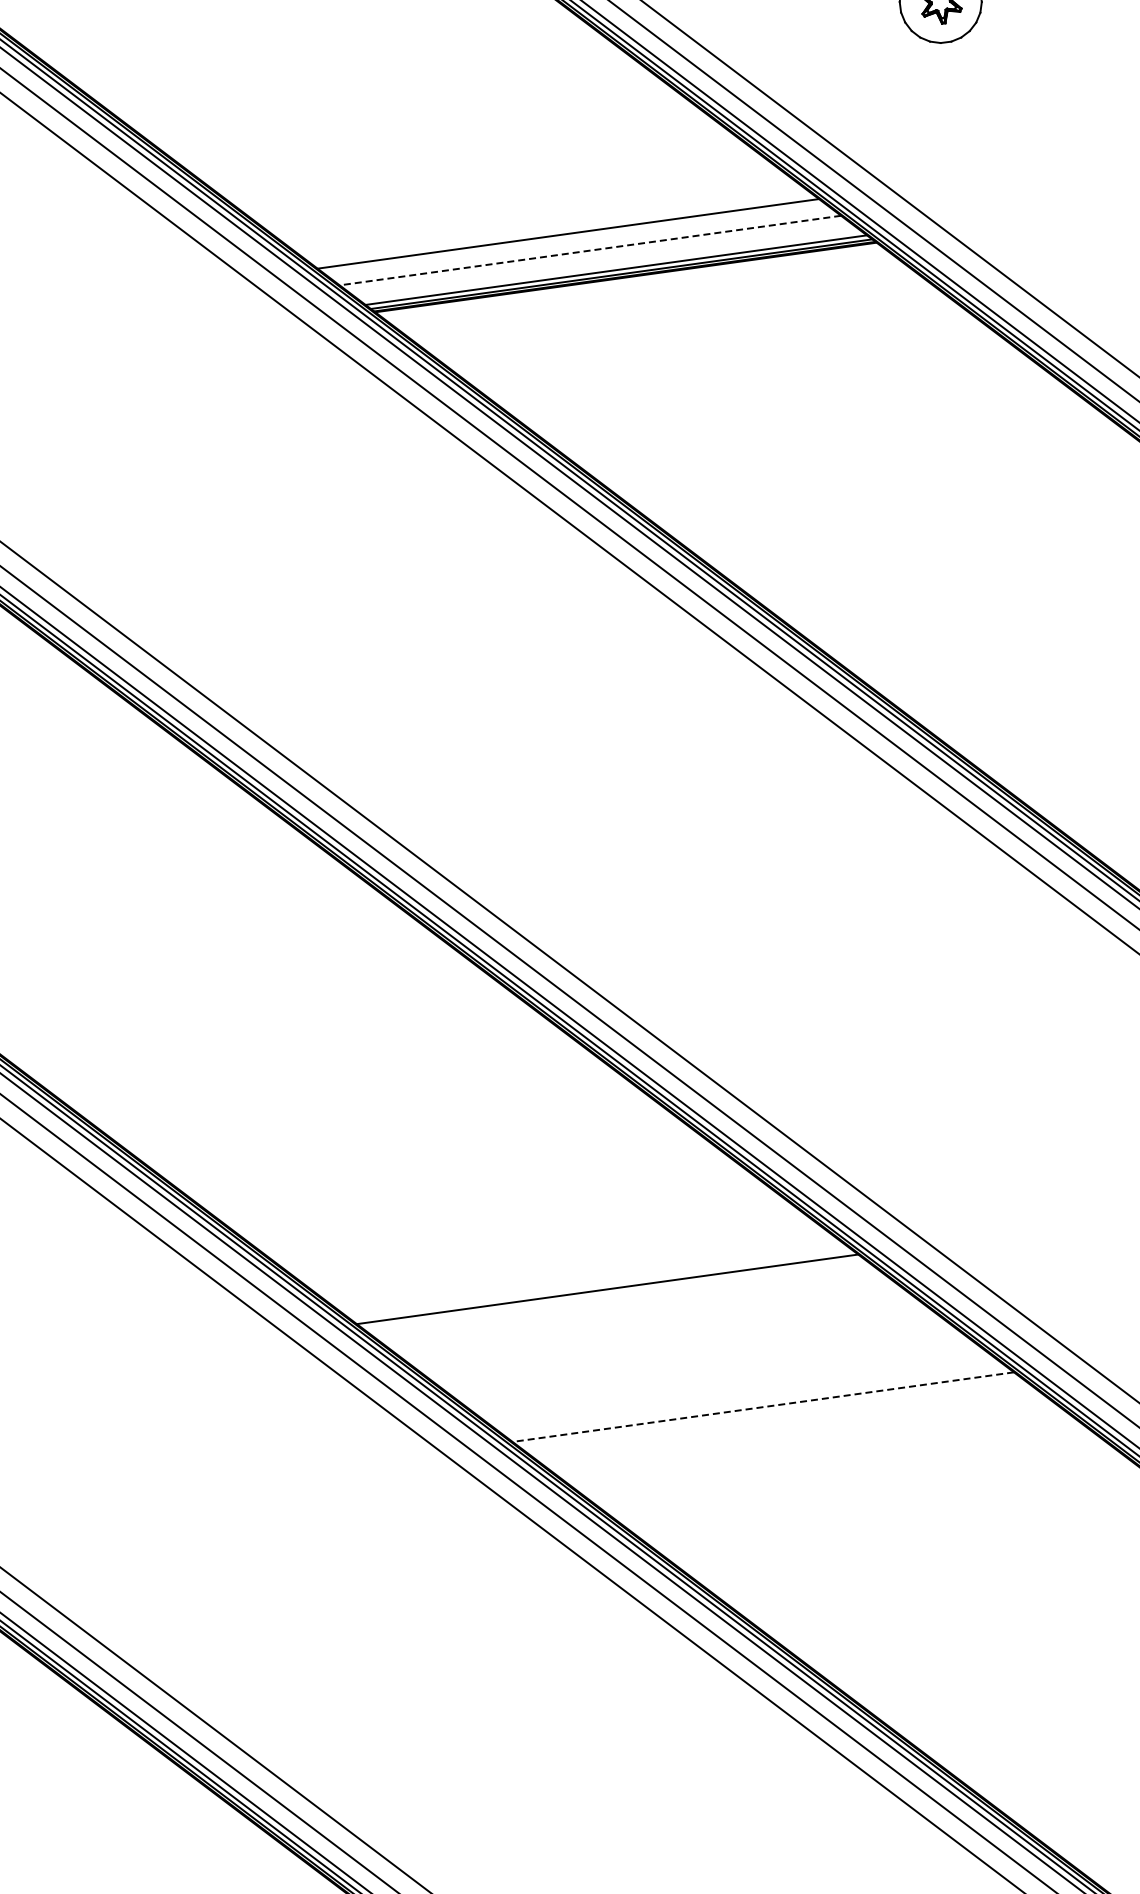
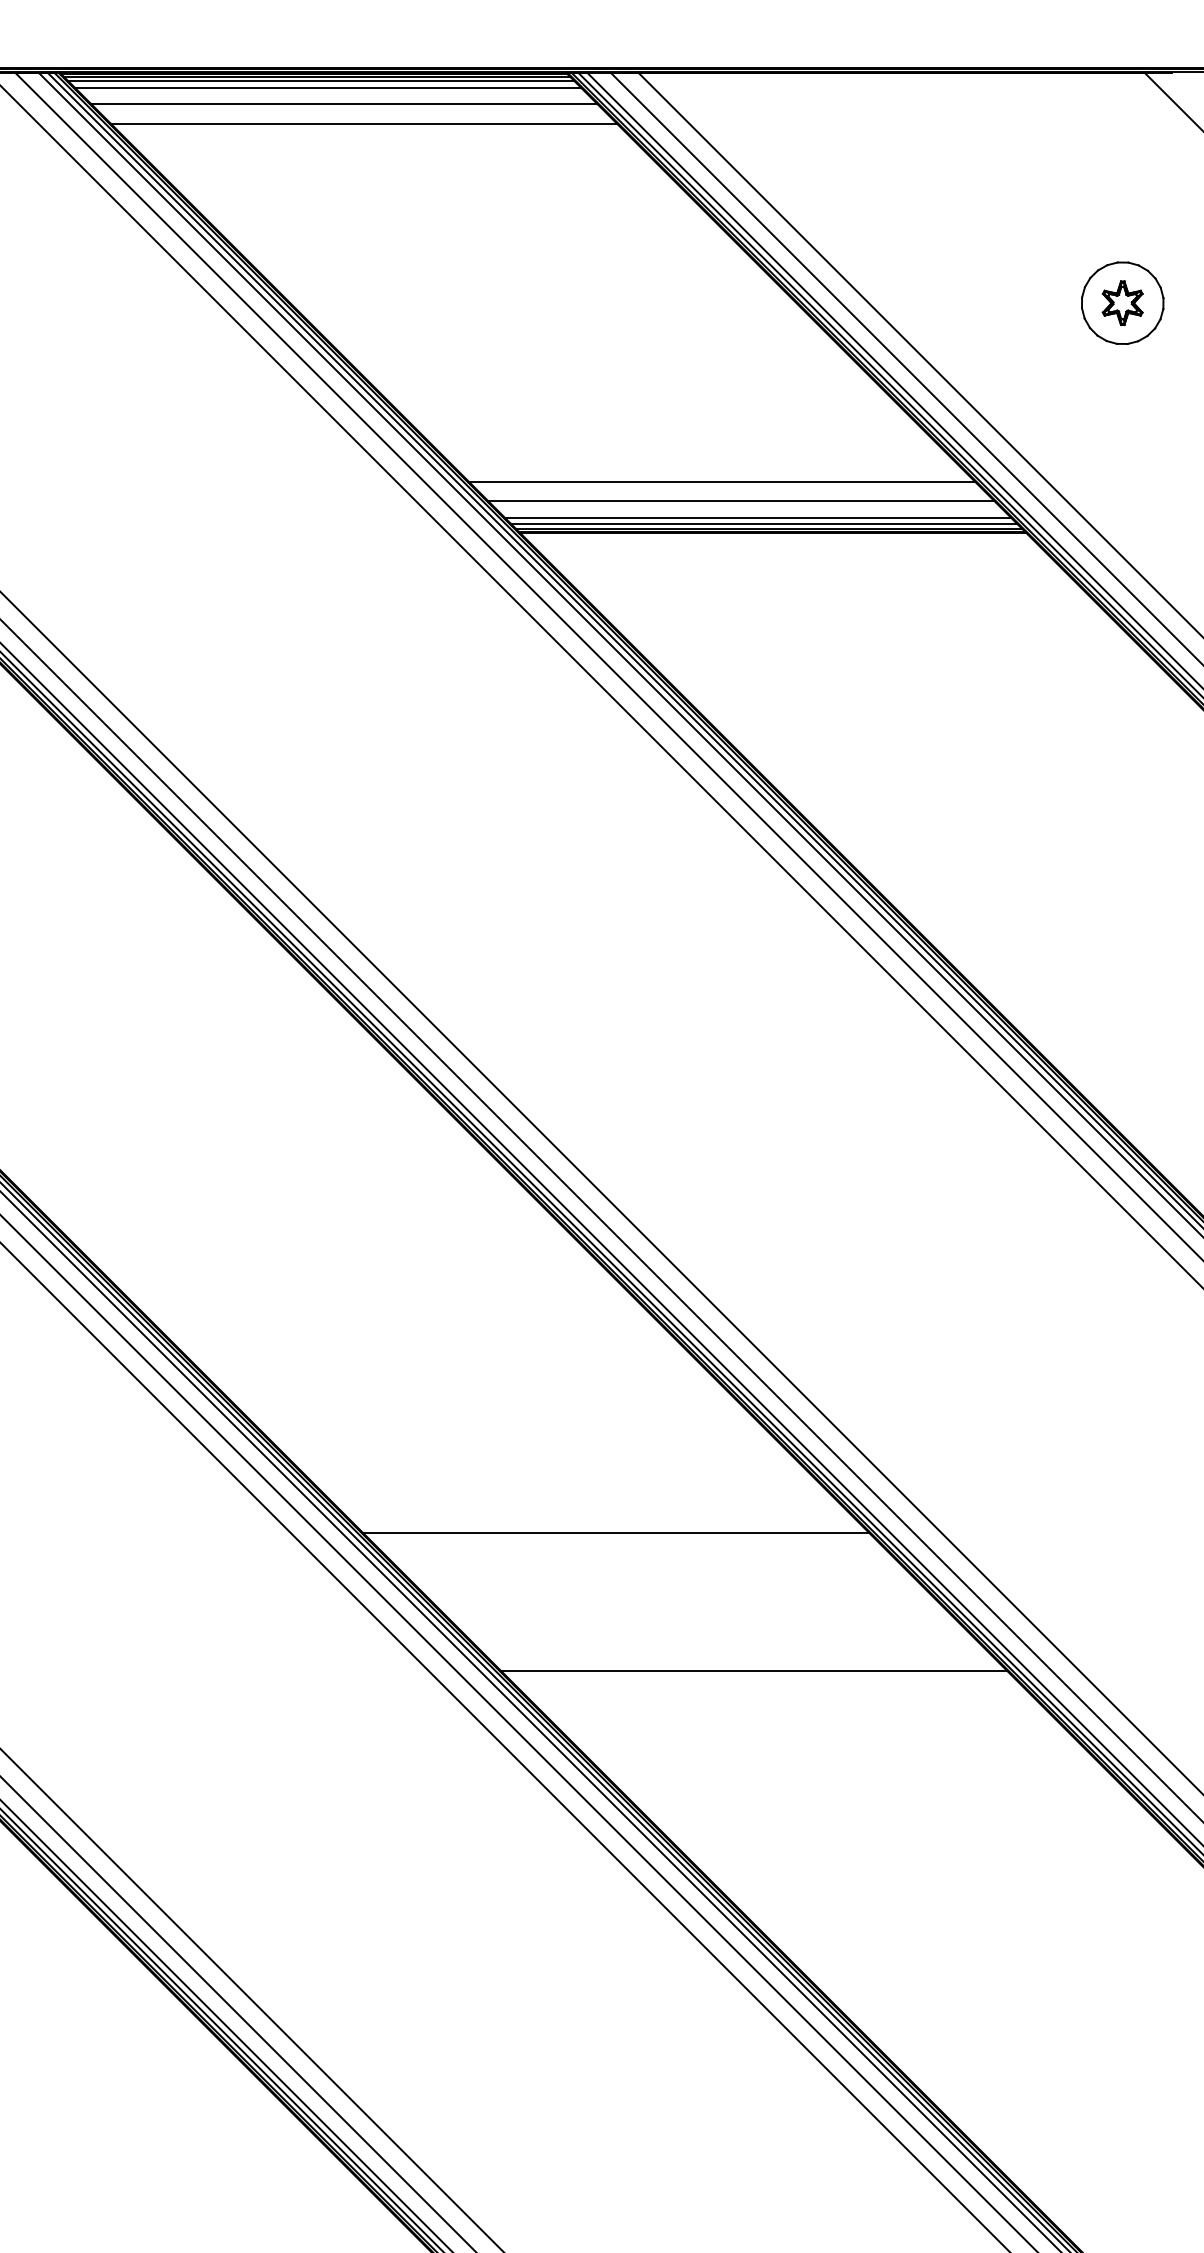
line: (590, 250) -> (741, 501), dashed -> solid
line: (609, 264) -> (758, 517), added
line: (762, 1407) -> (753, 1670), dashed -> solid

